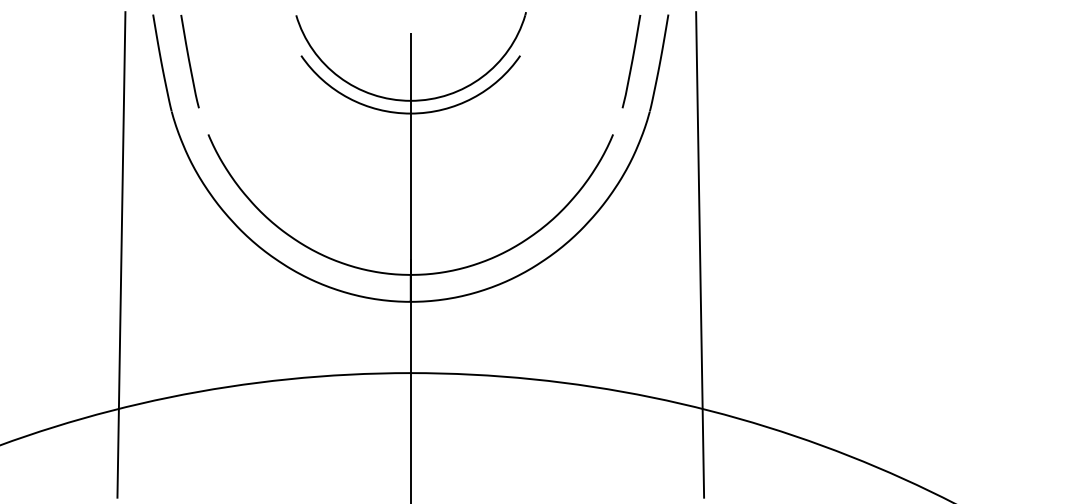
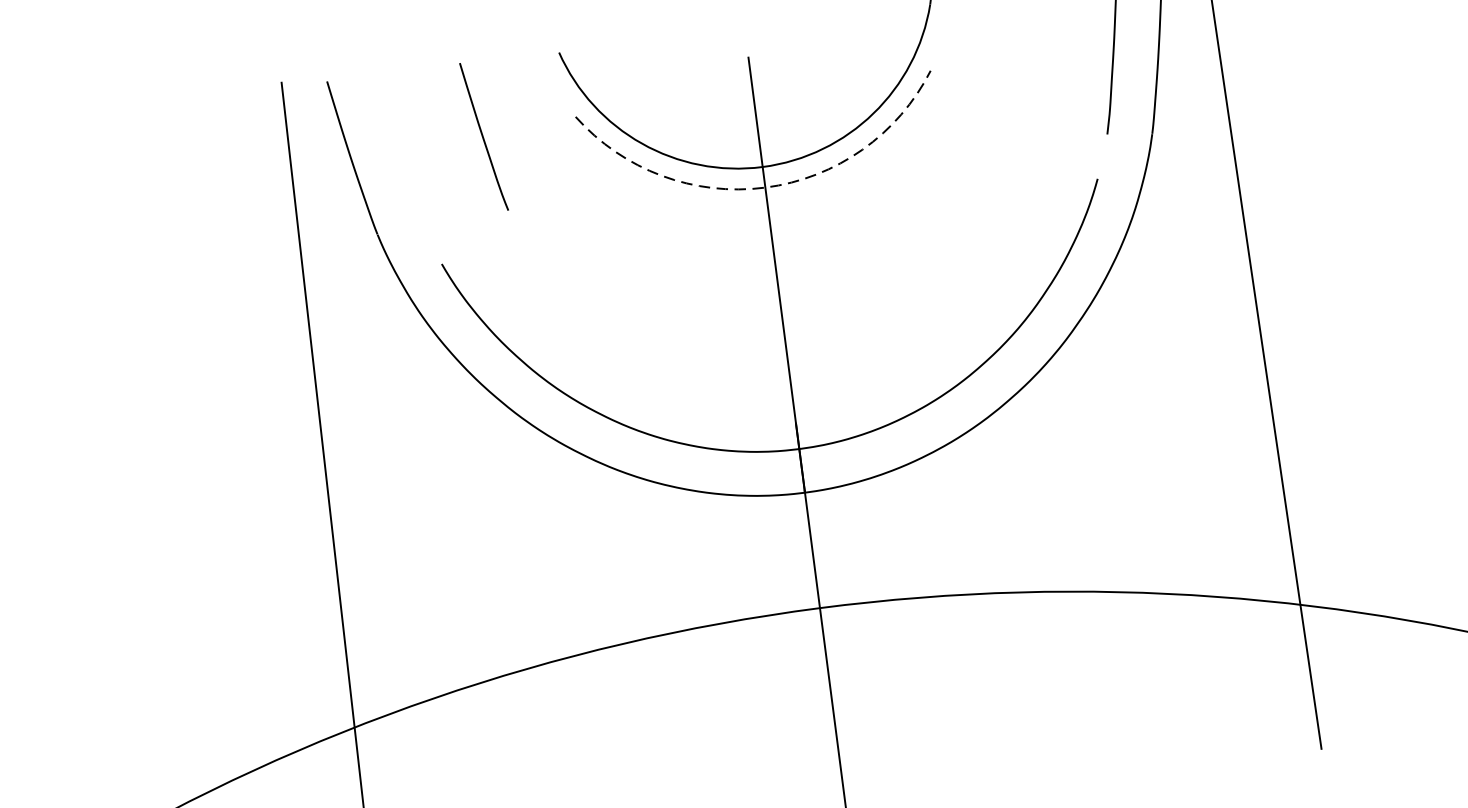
line: (189, 61) -> (483, 136), moved
arc: (410, 113) -> (764, 187), solid -> dashed

